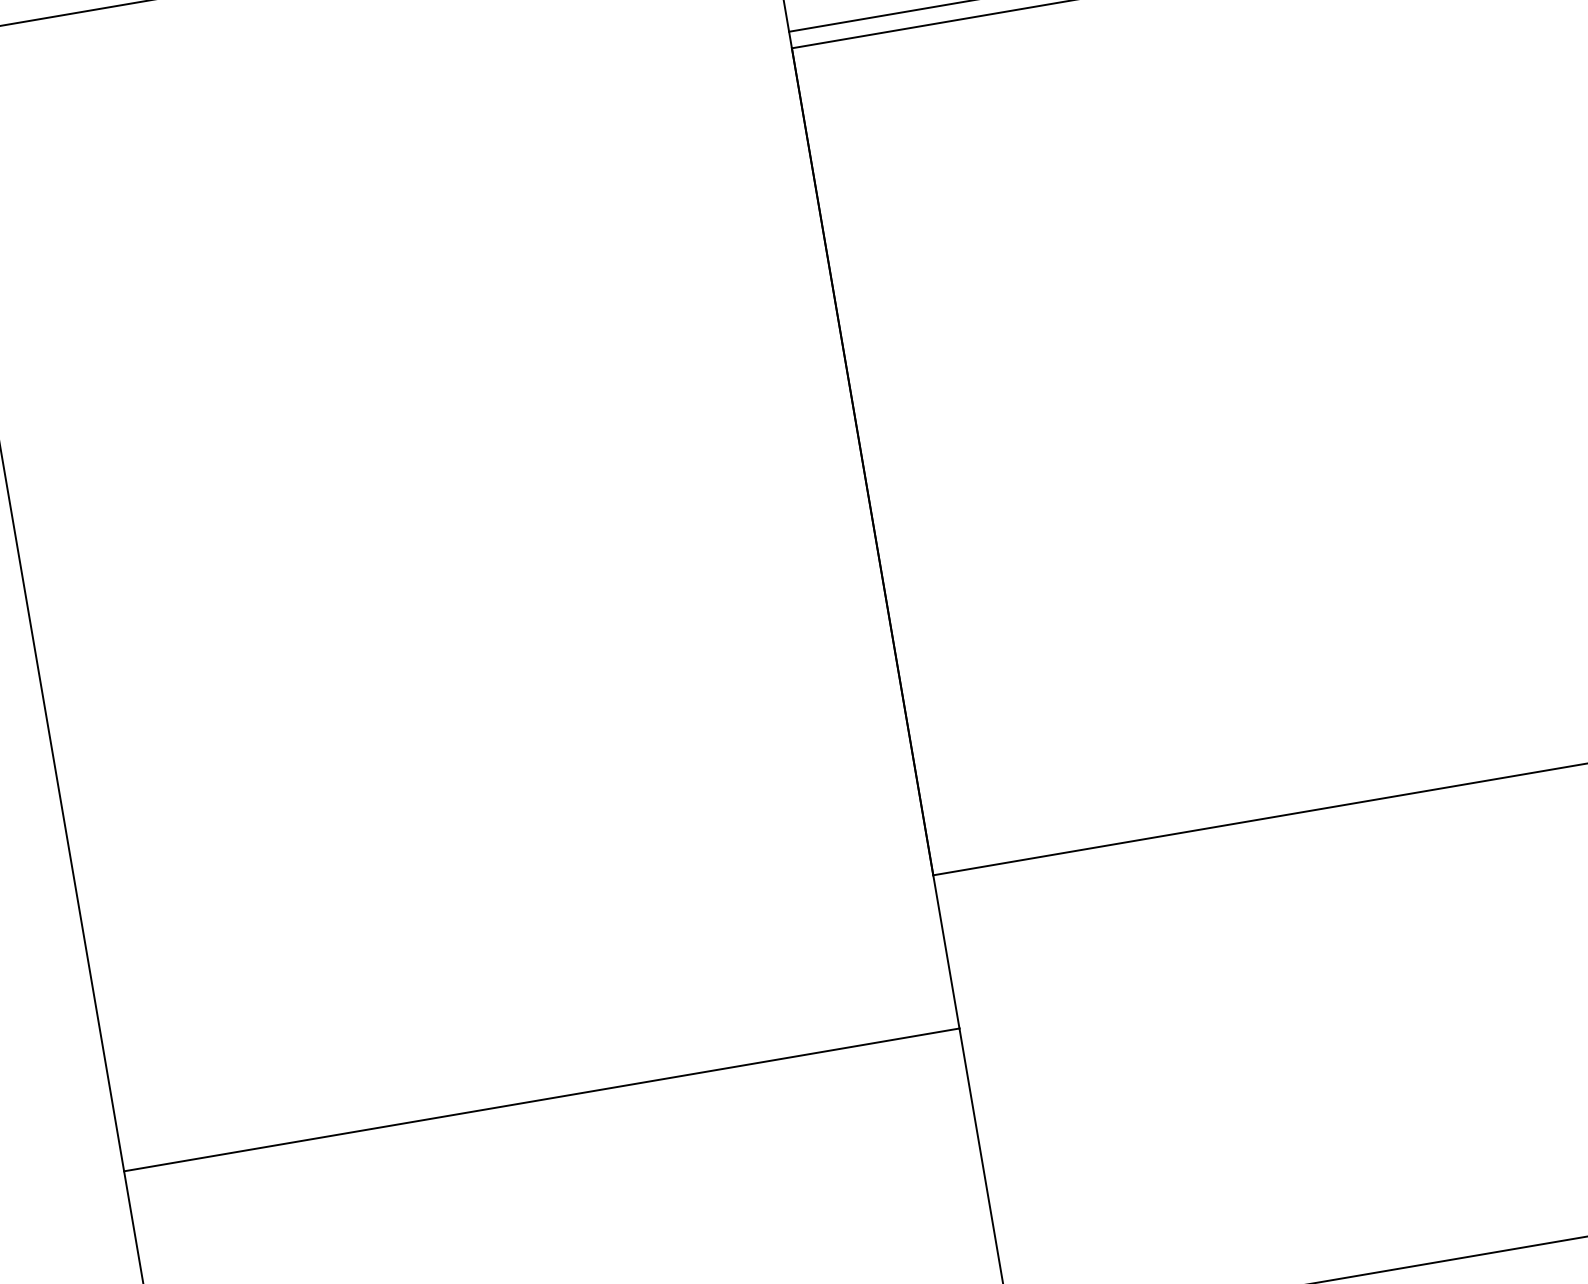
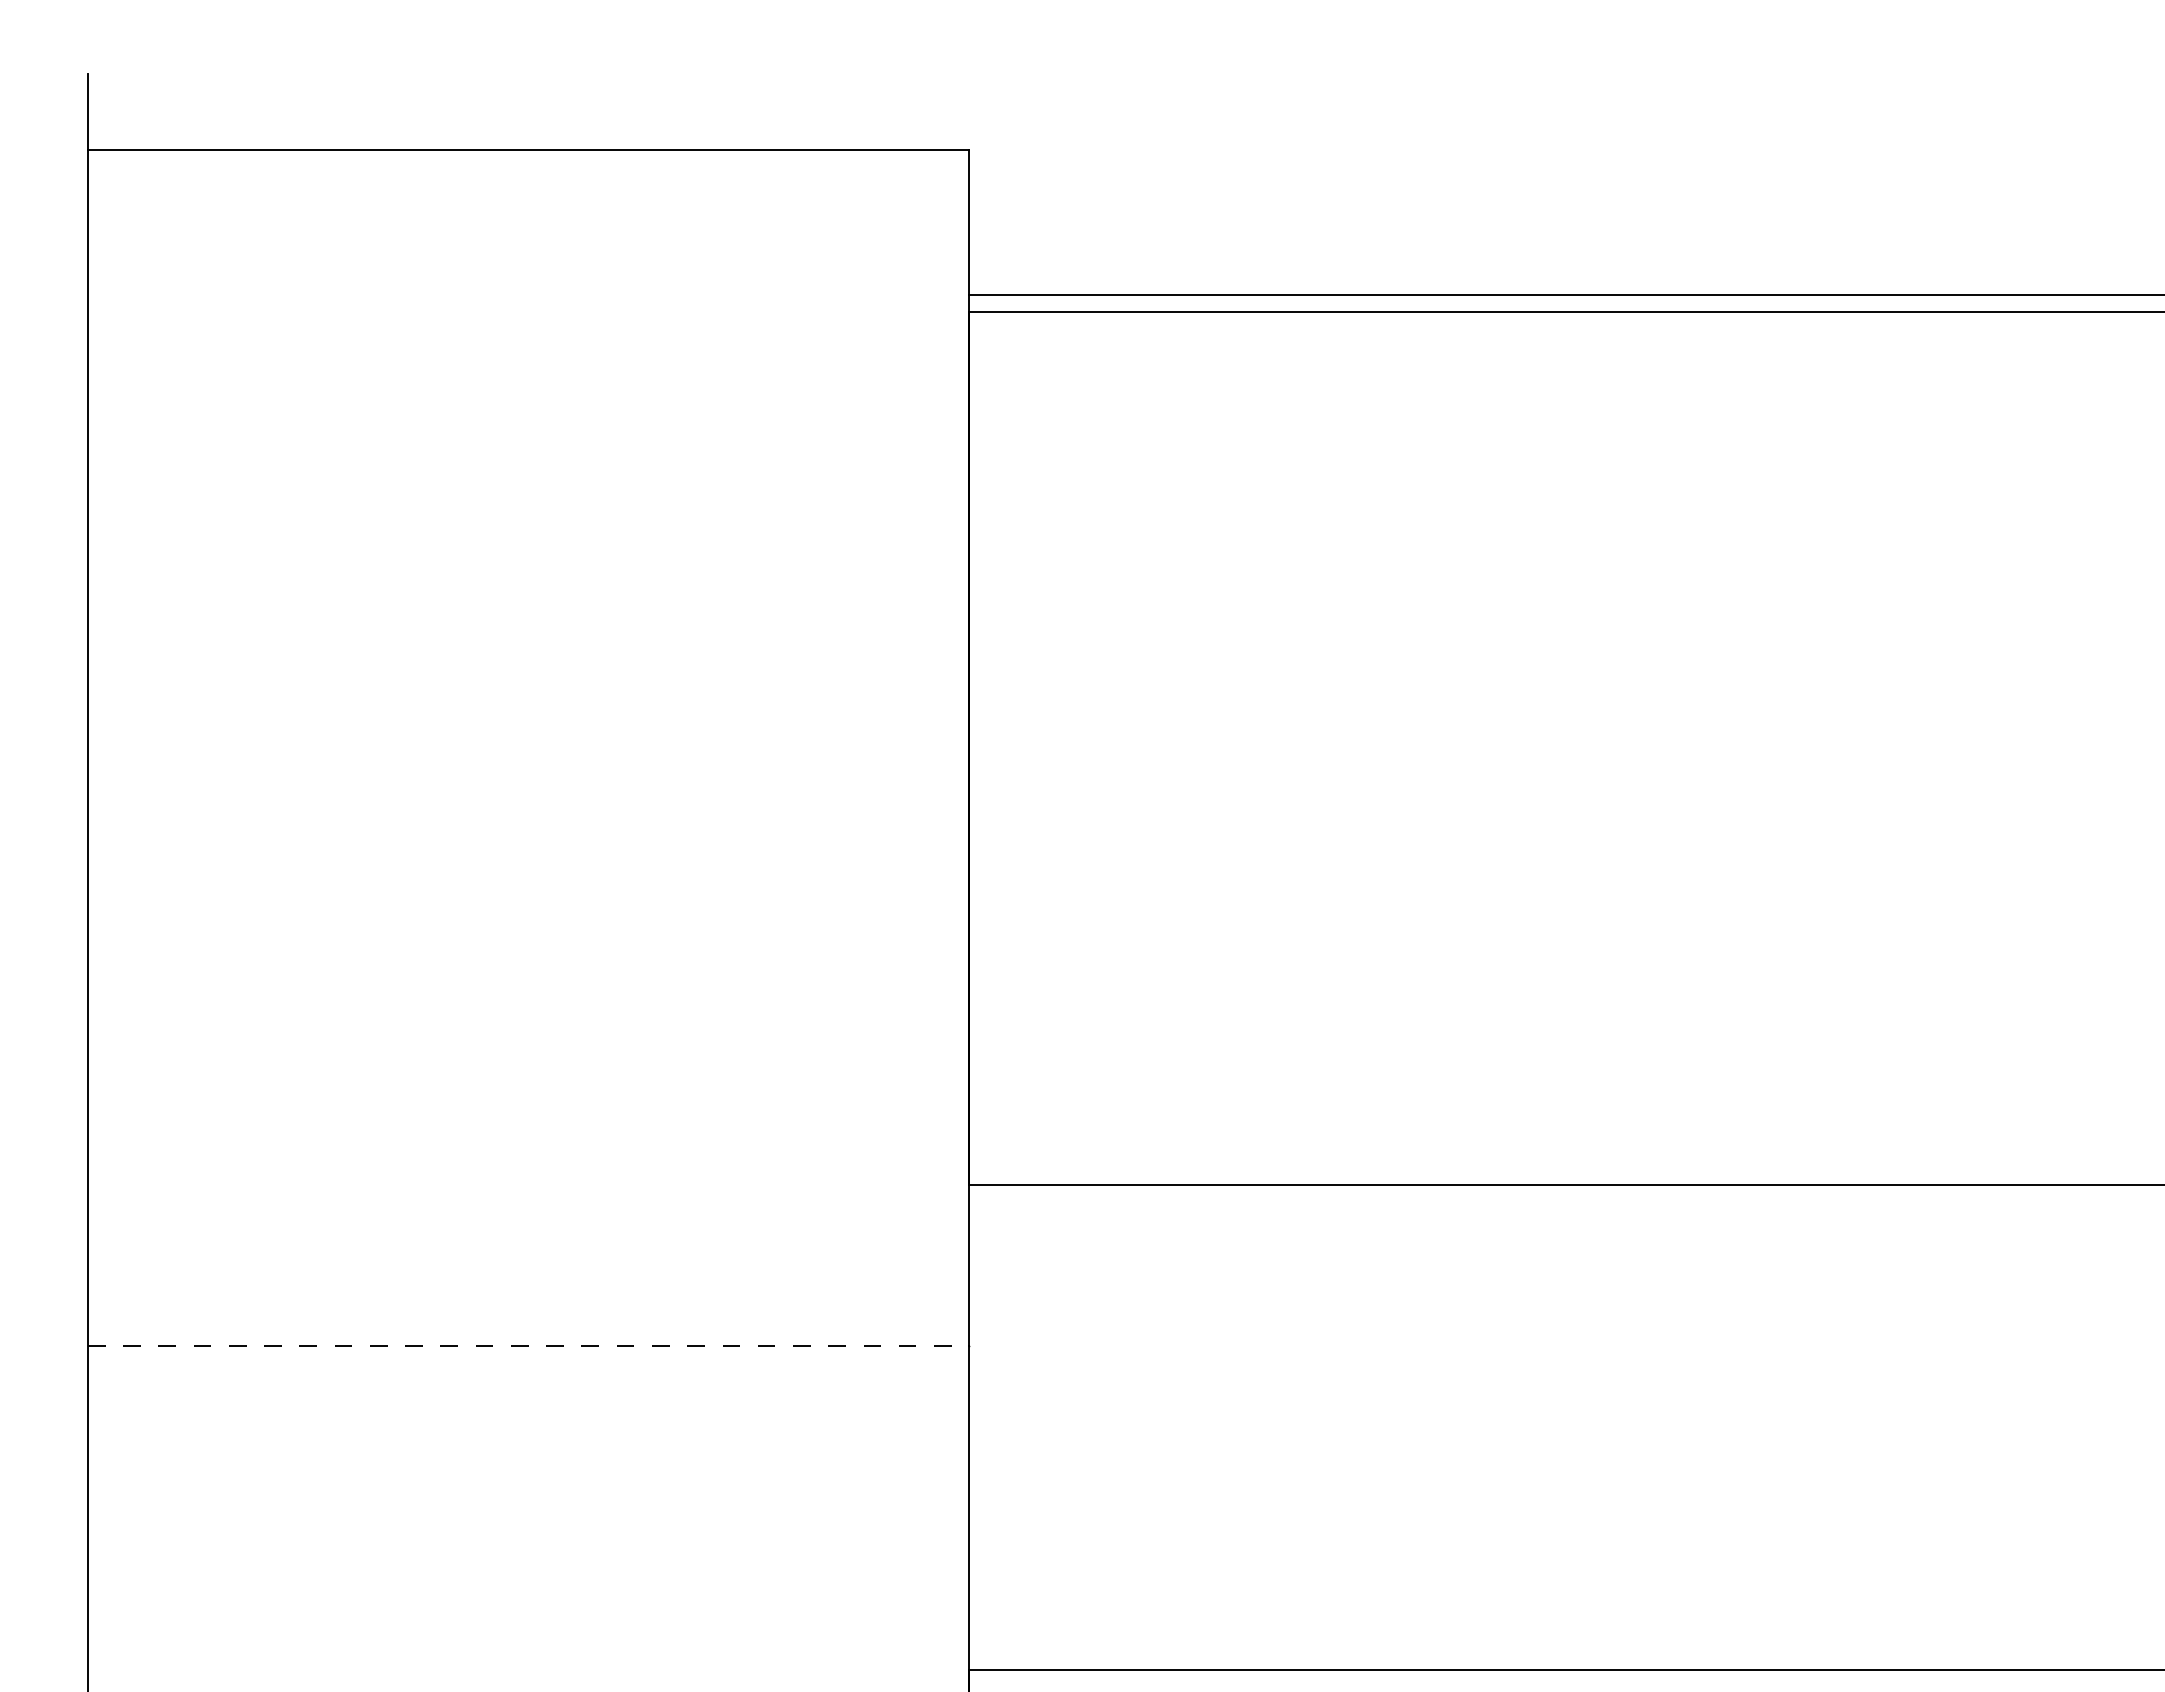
line: (541, 1100) -> (528, 1346), solid -> dashed

